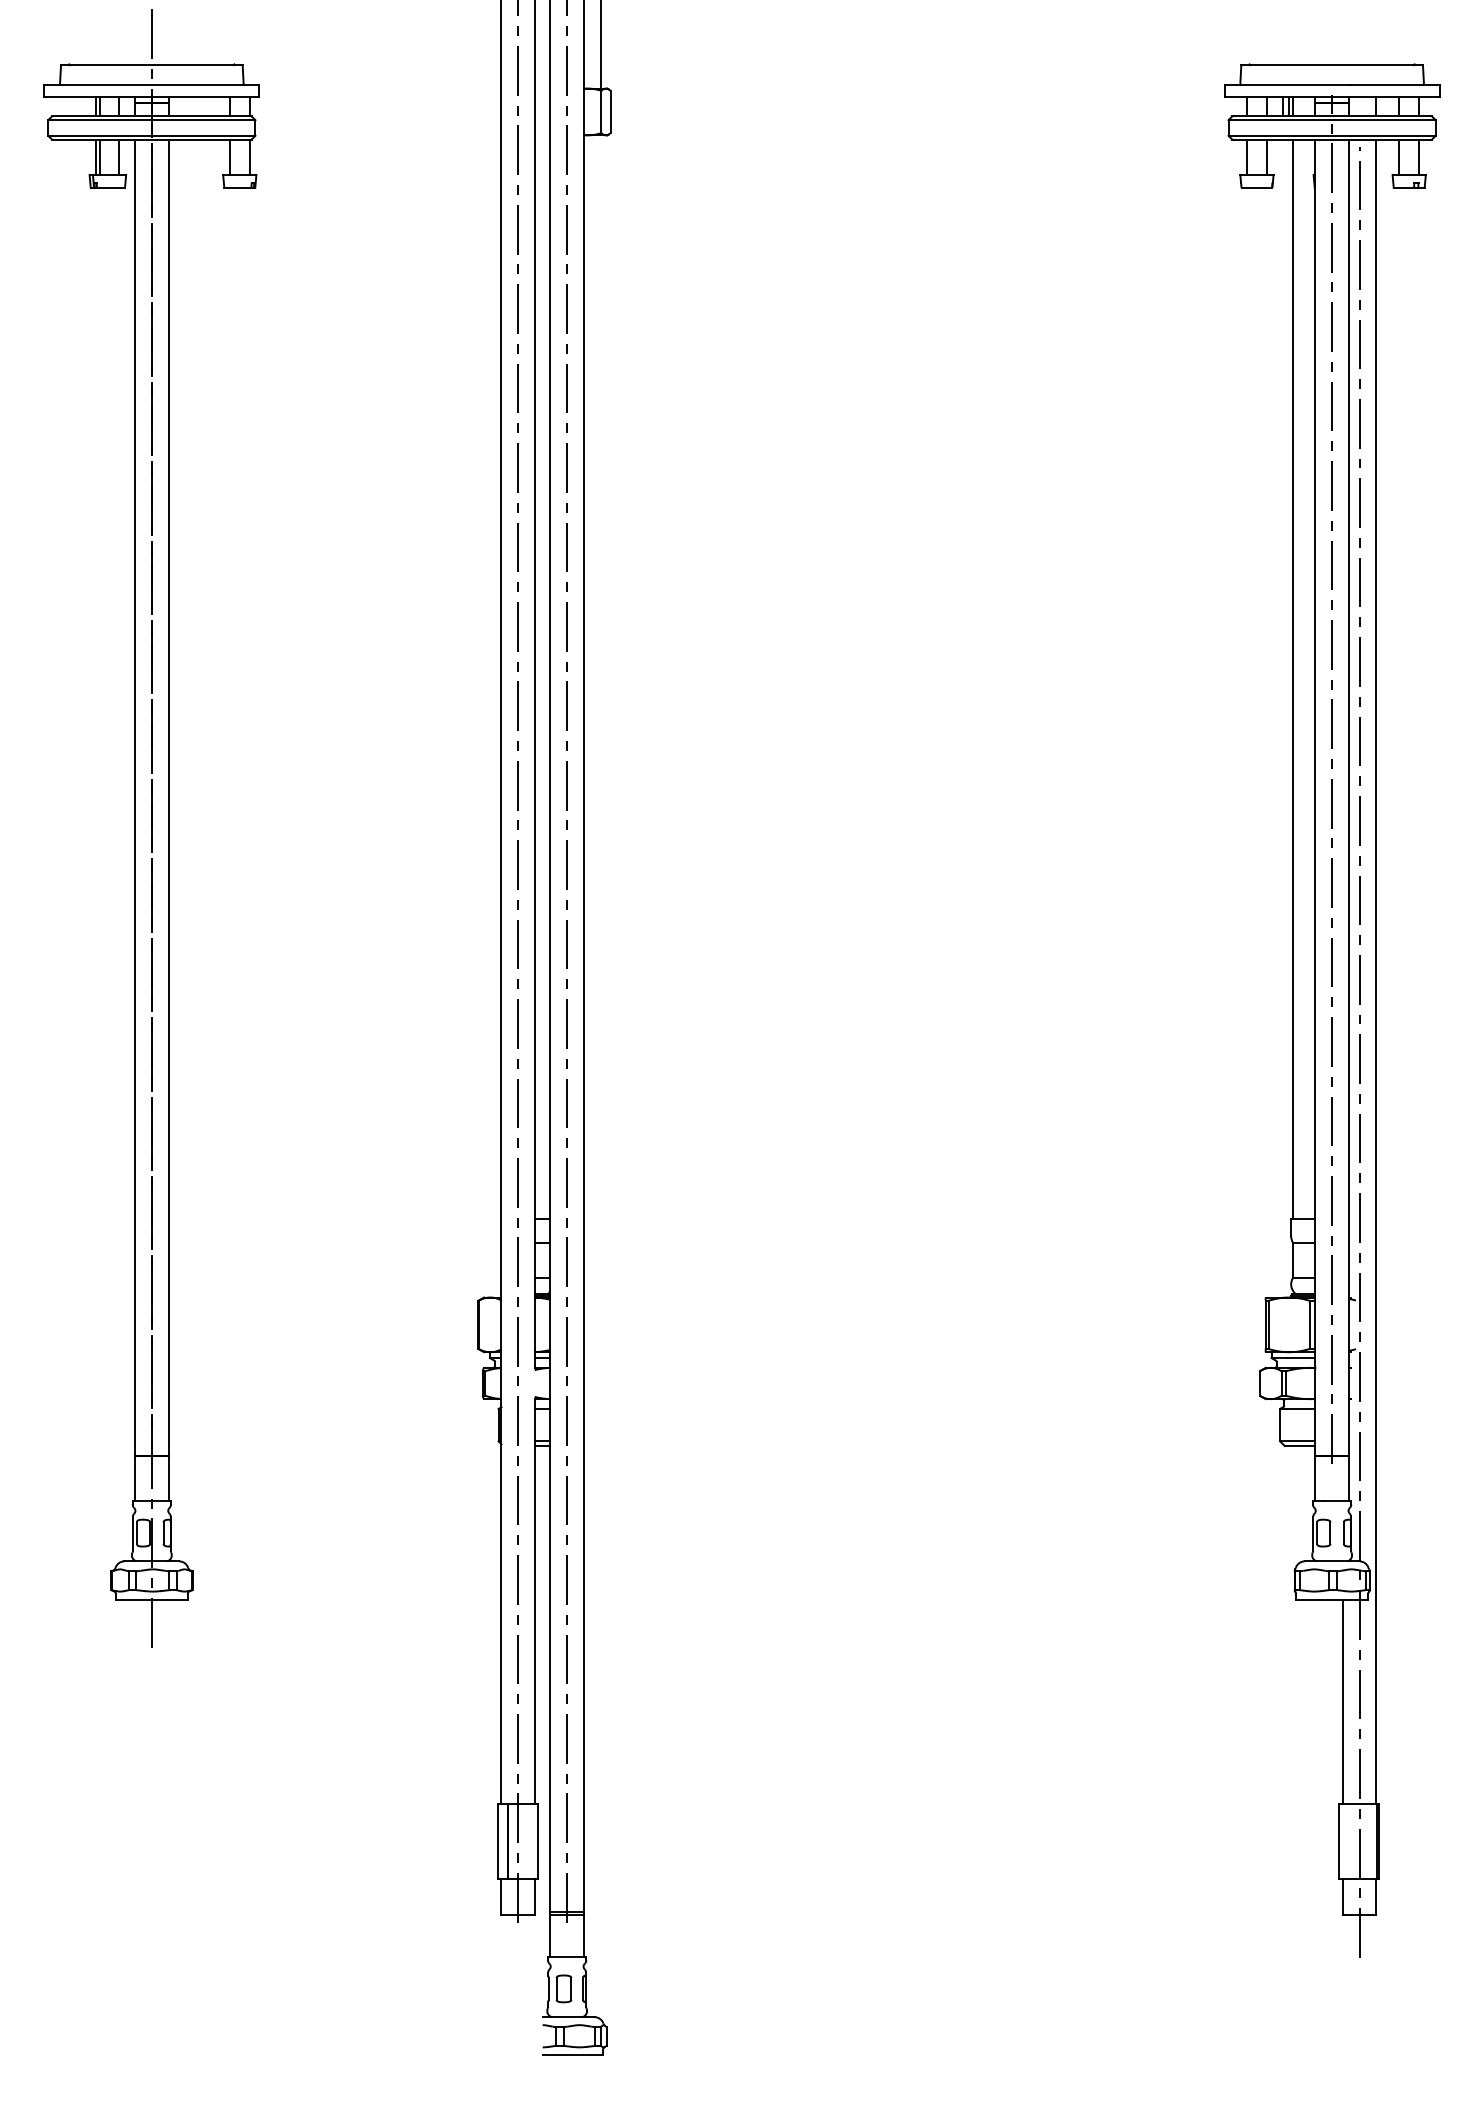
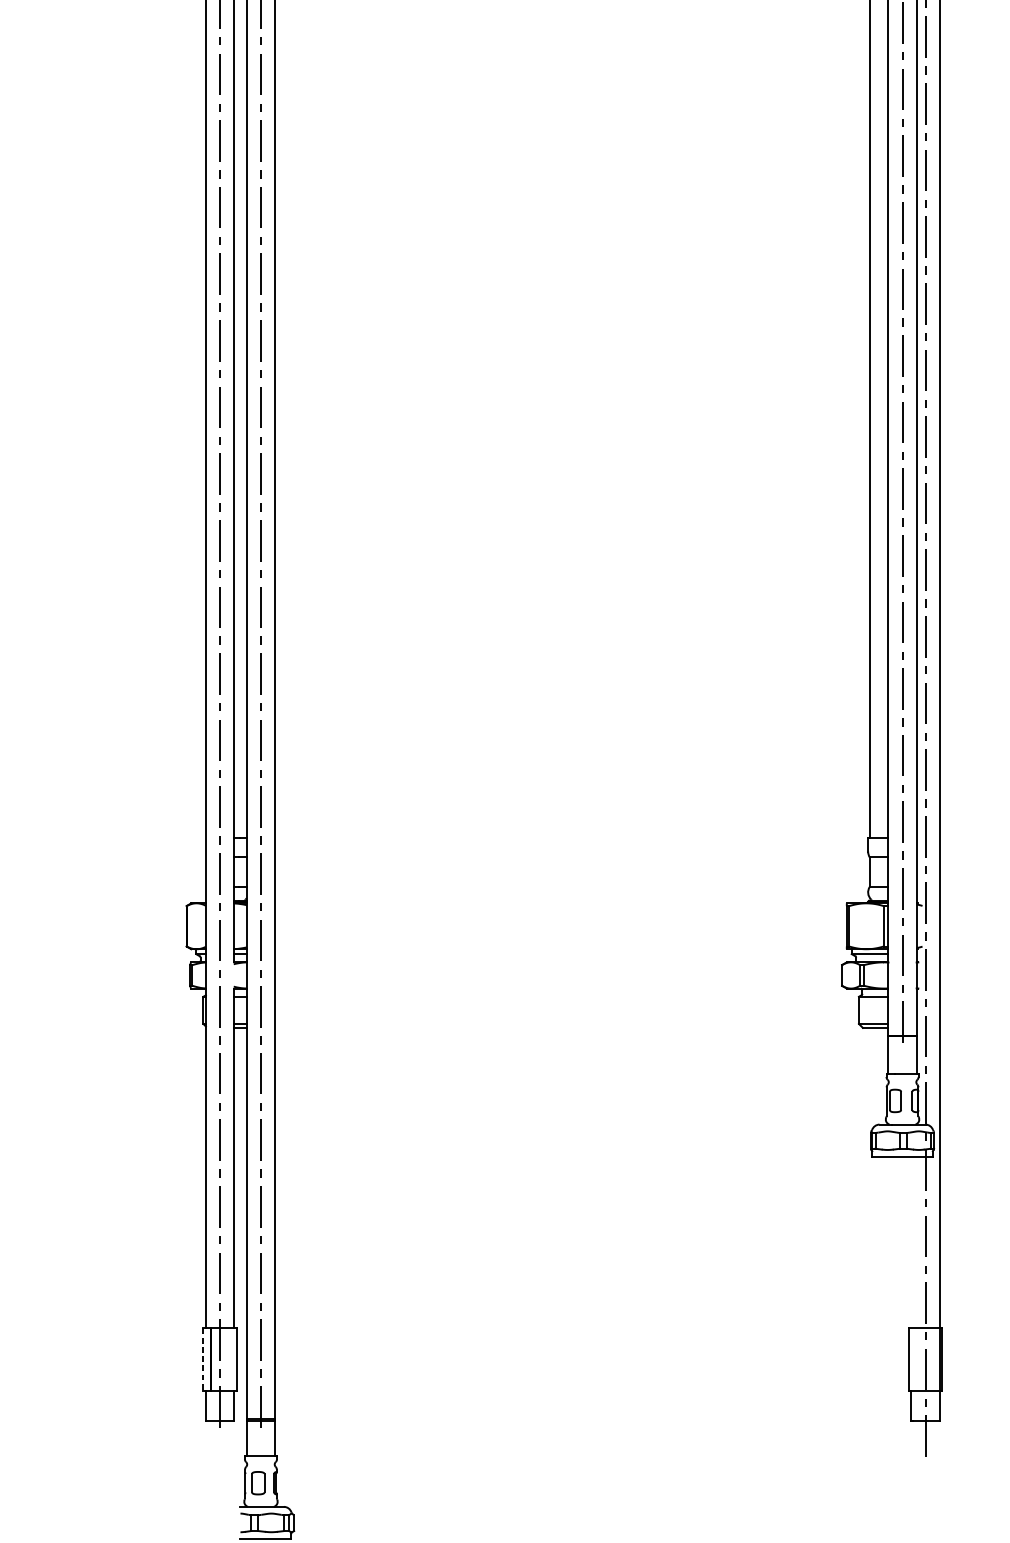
line: (1342, 1701) -> (911, 1242), removed
line: (498, 1842) -> (203, 1360), solid -> dashed

